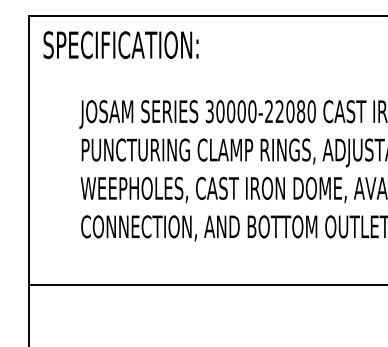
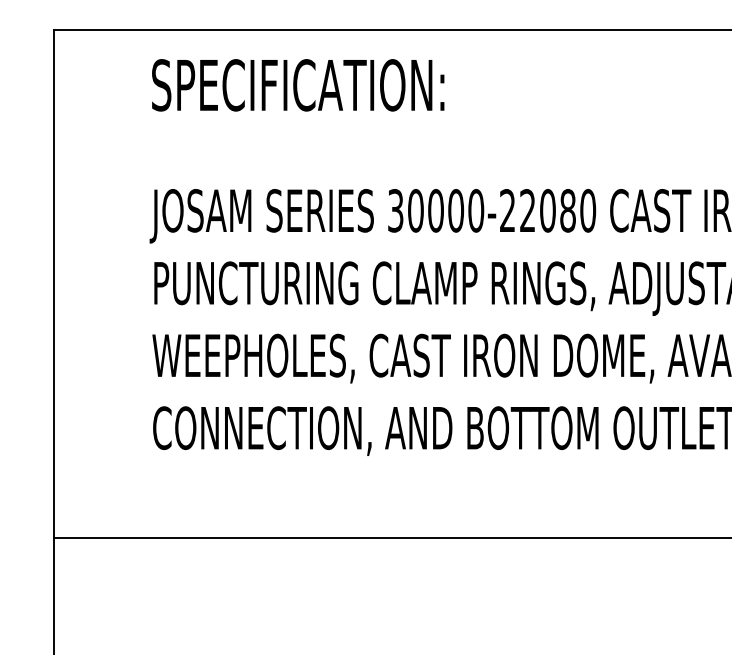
text: (120, 44) -> (297, 84), moved

